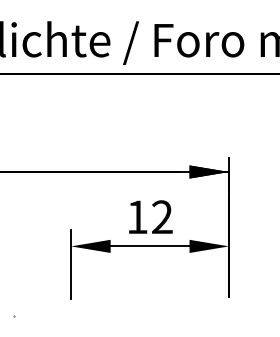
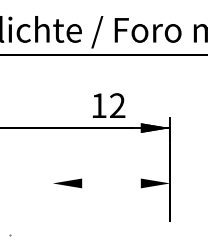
text: (151, 216) -> (109, 105), moved
line: (150, 246) -> (111, 183), removed
line: (70, 263) -> (52, 196), removed

